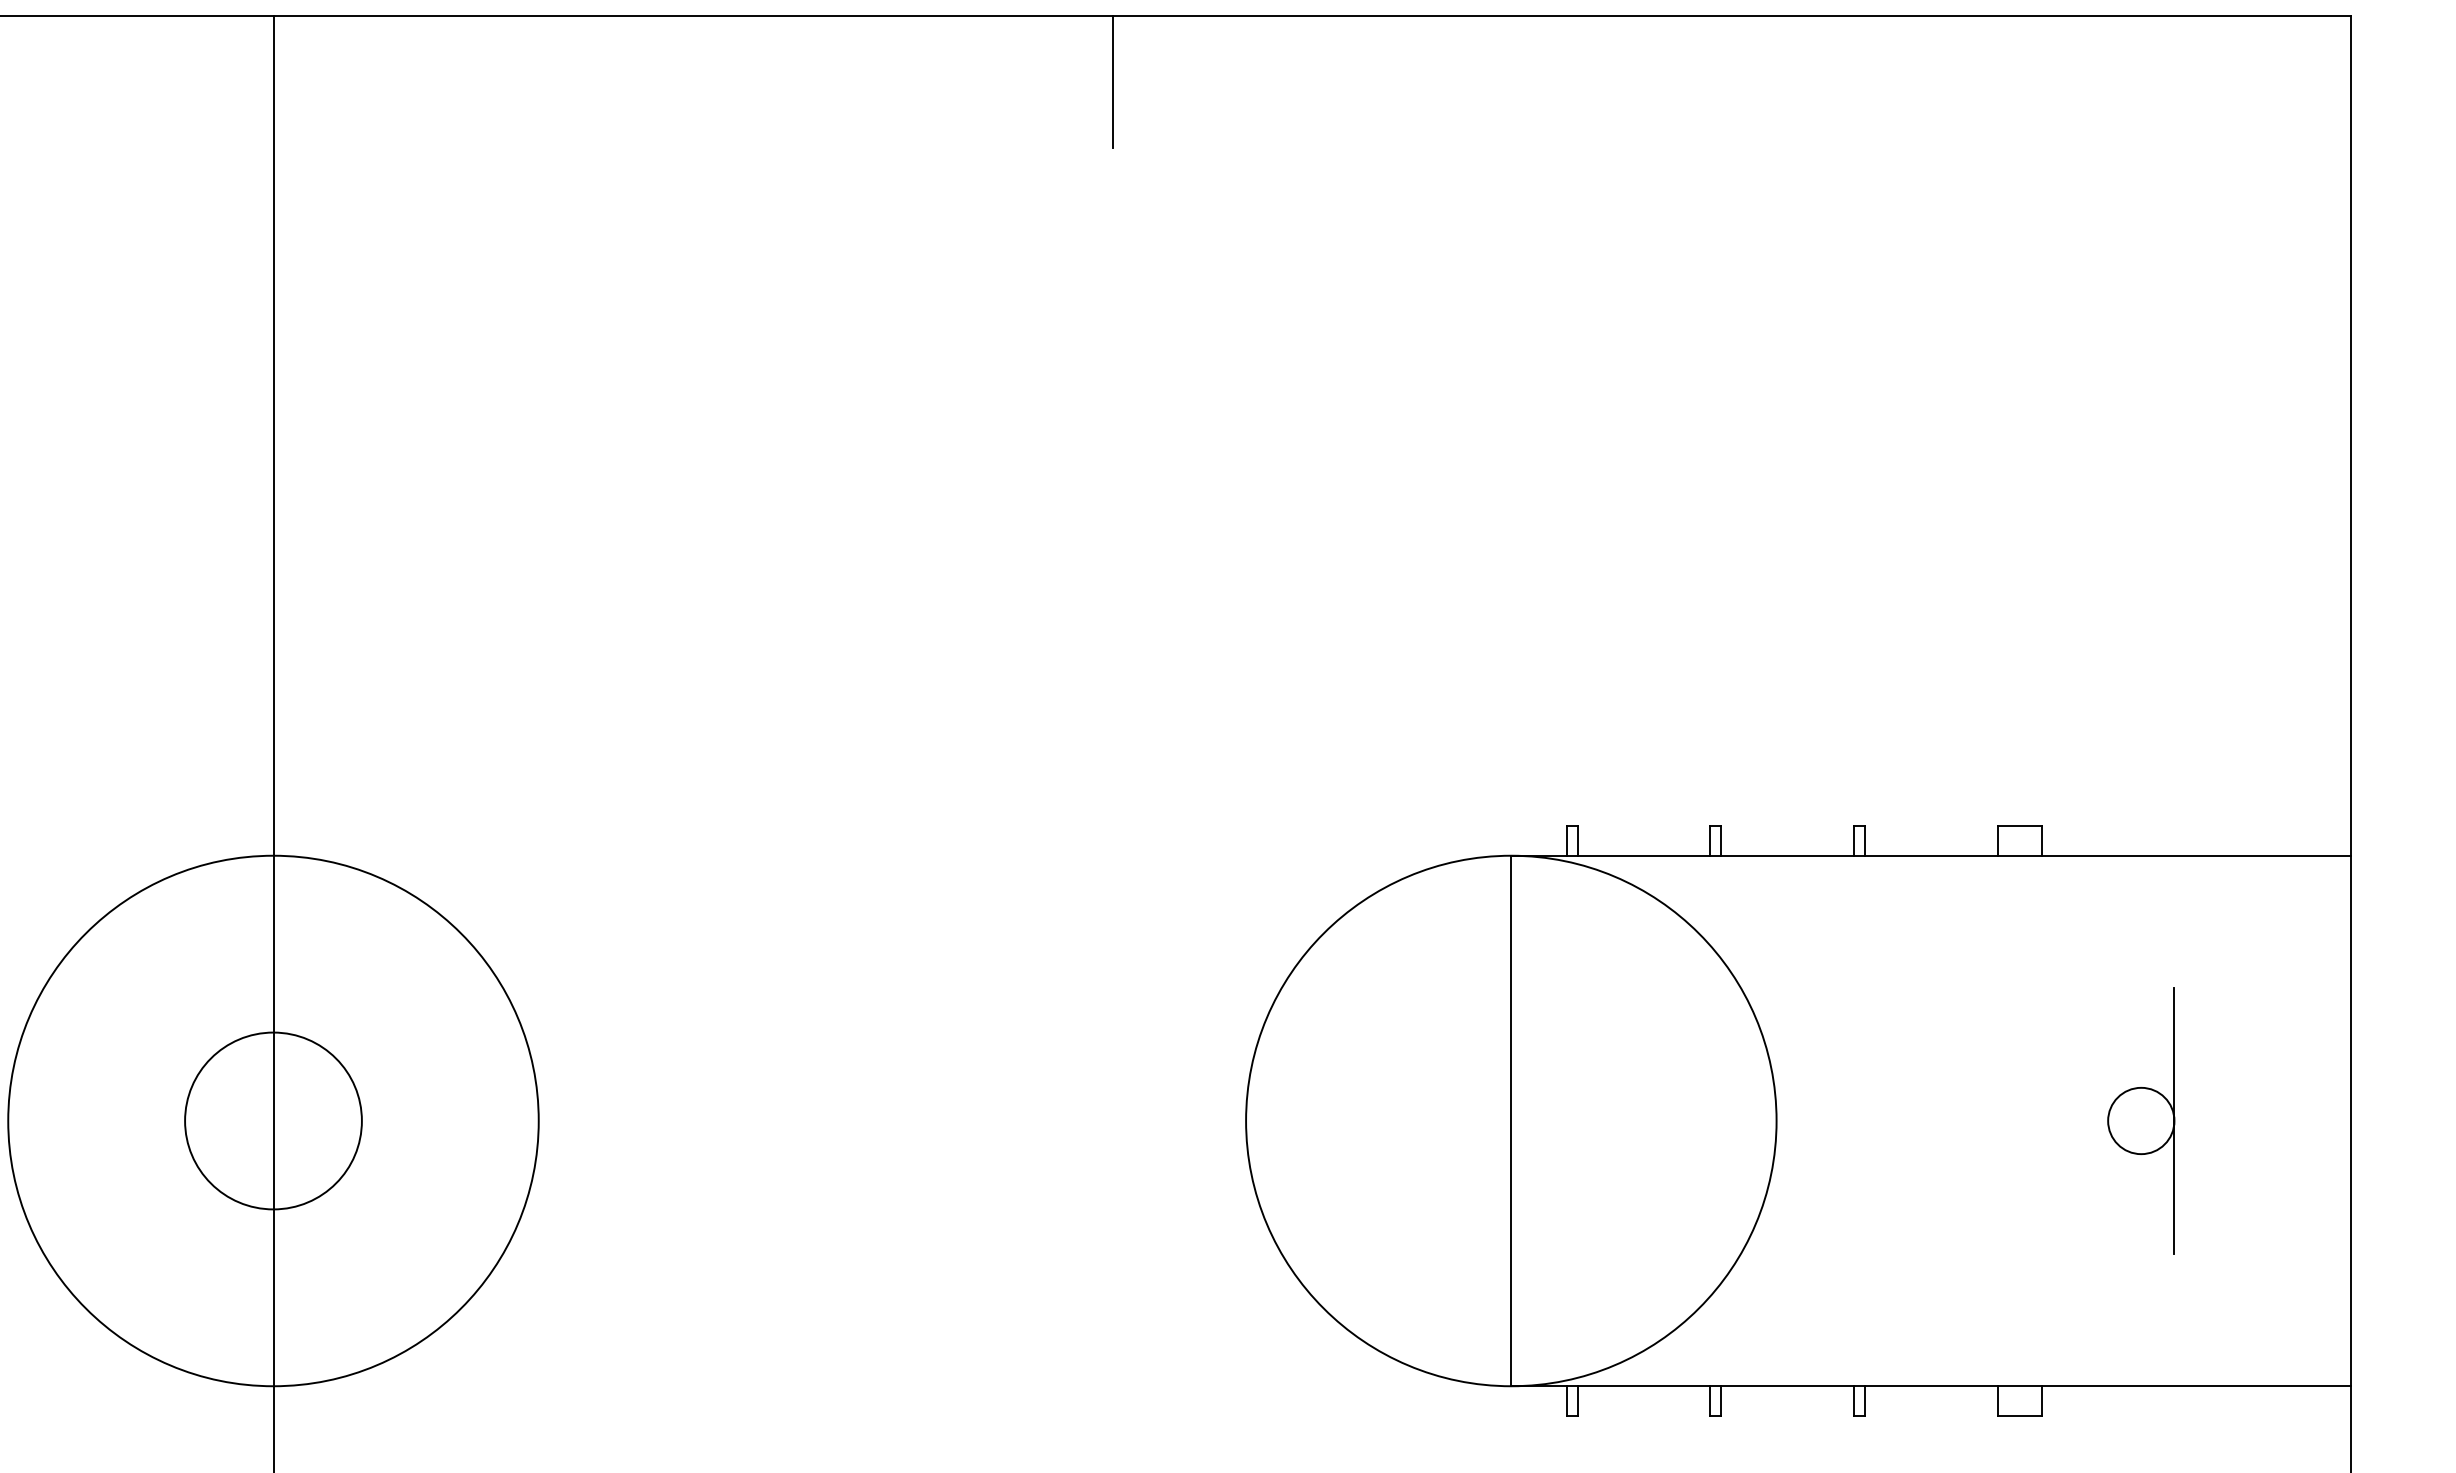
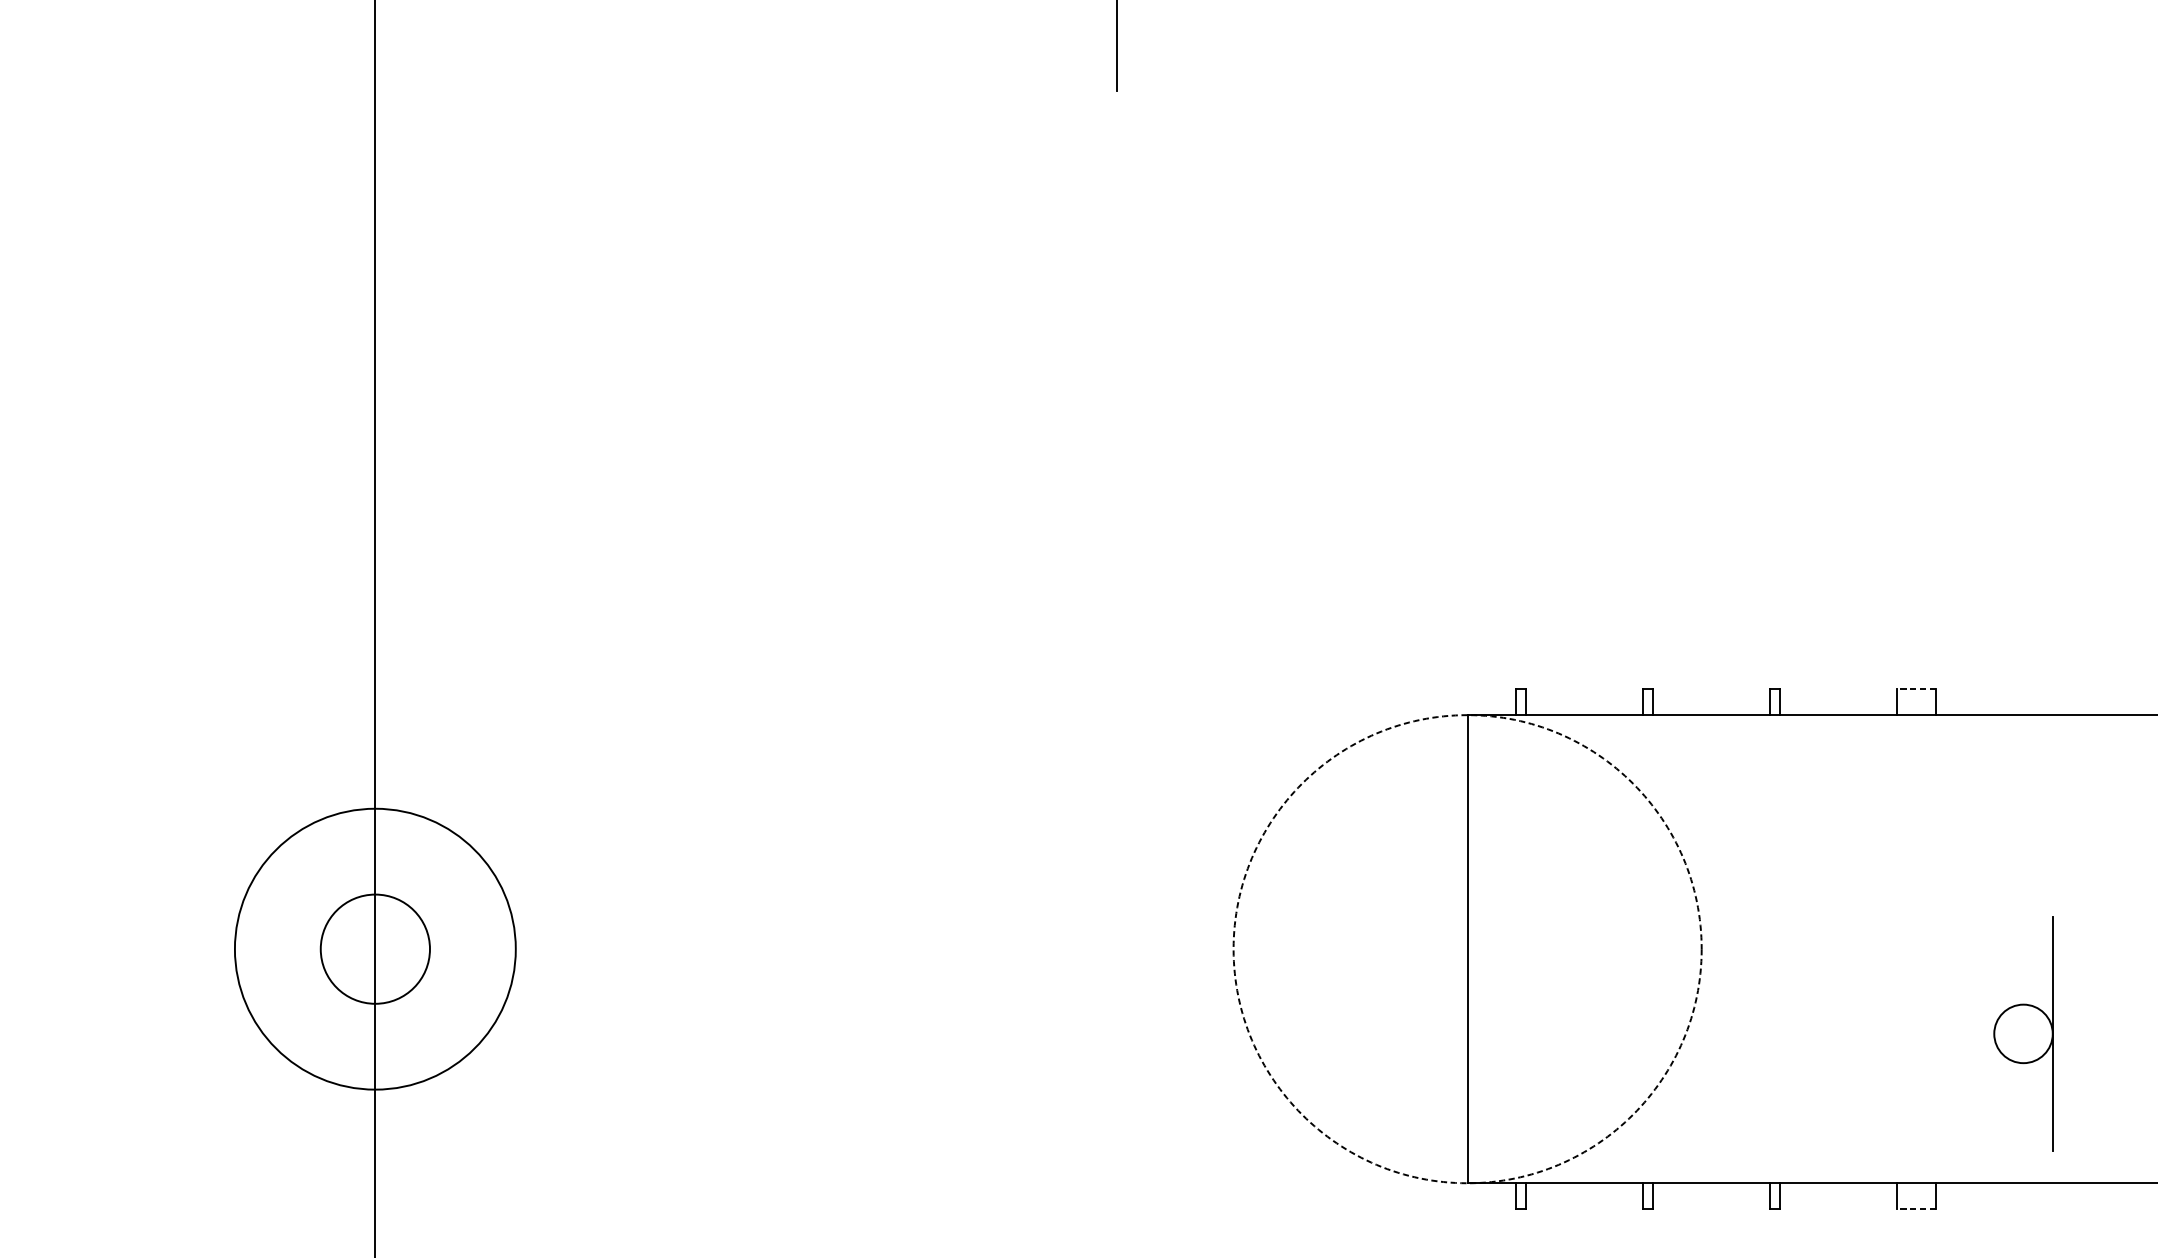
line: (2019, 826) -> (1916, 689), solid -> dashed
circle: (273, 1120) -> (375, 948), size x0.6
circle: (273, 1120) -> (375, 948), size x0.7
circle: (1511, 1120) -> (1467, 948), solid -> dashed
part: (2141, 1120) -> (2023, 1033), moved
line: (2019, 1415) -> (1916, 1209), solid -> dashed

